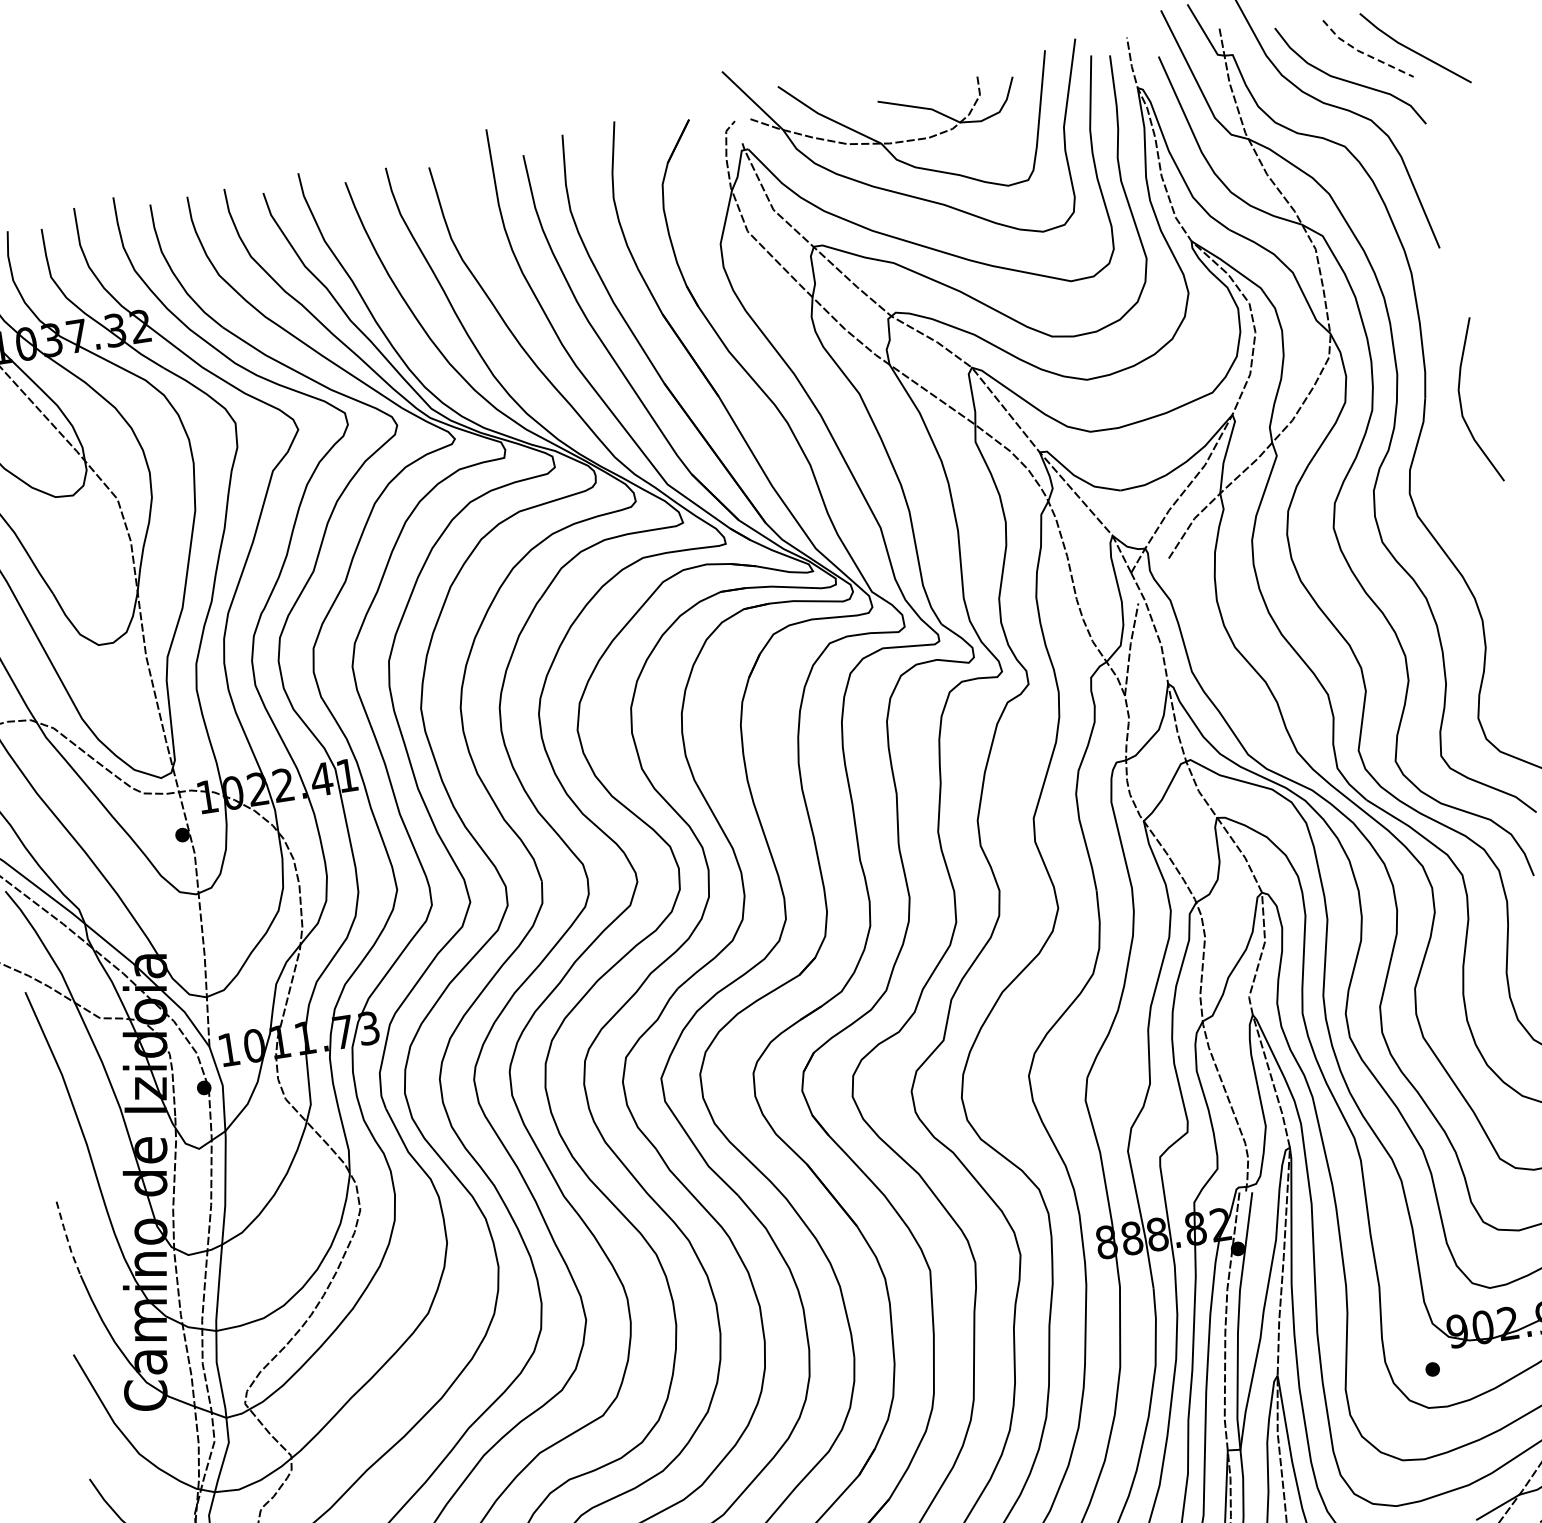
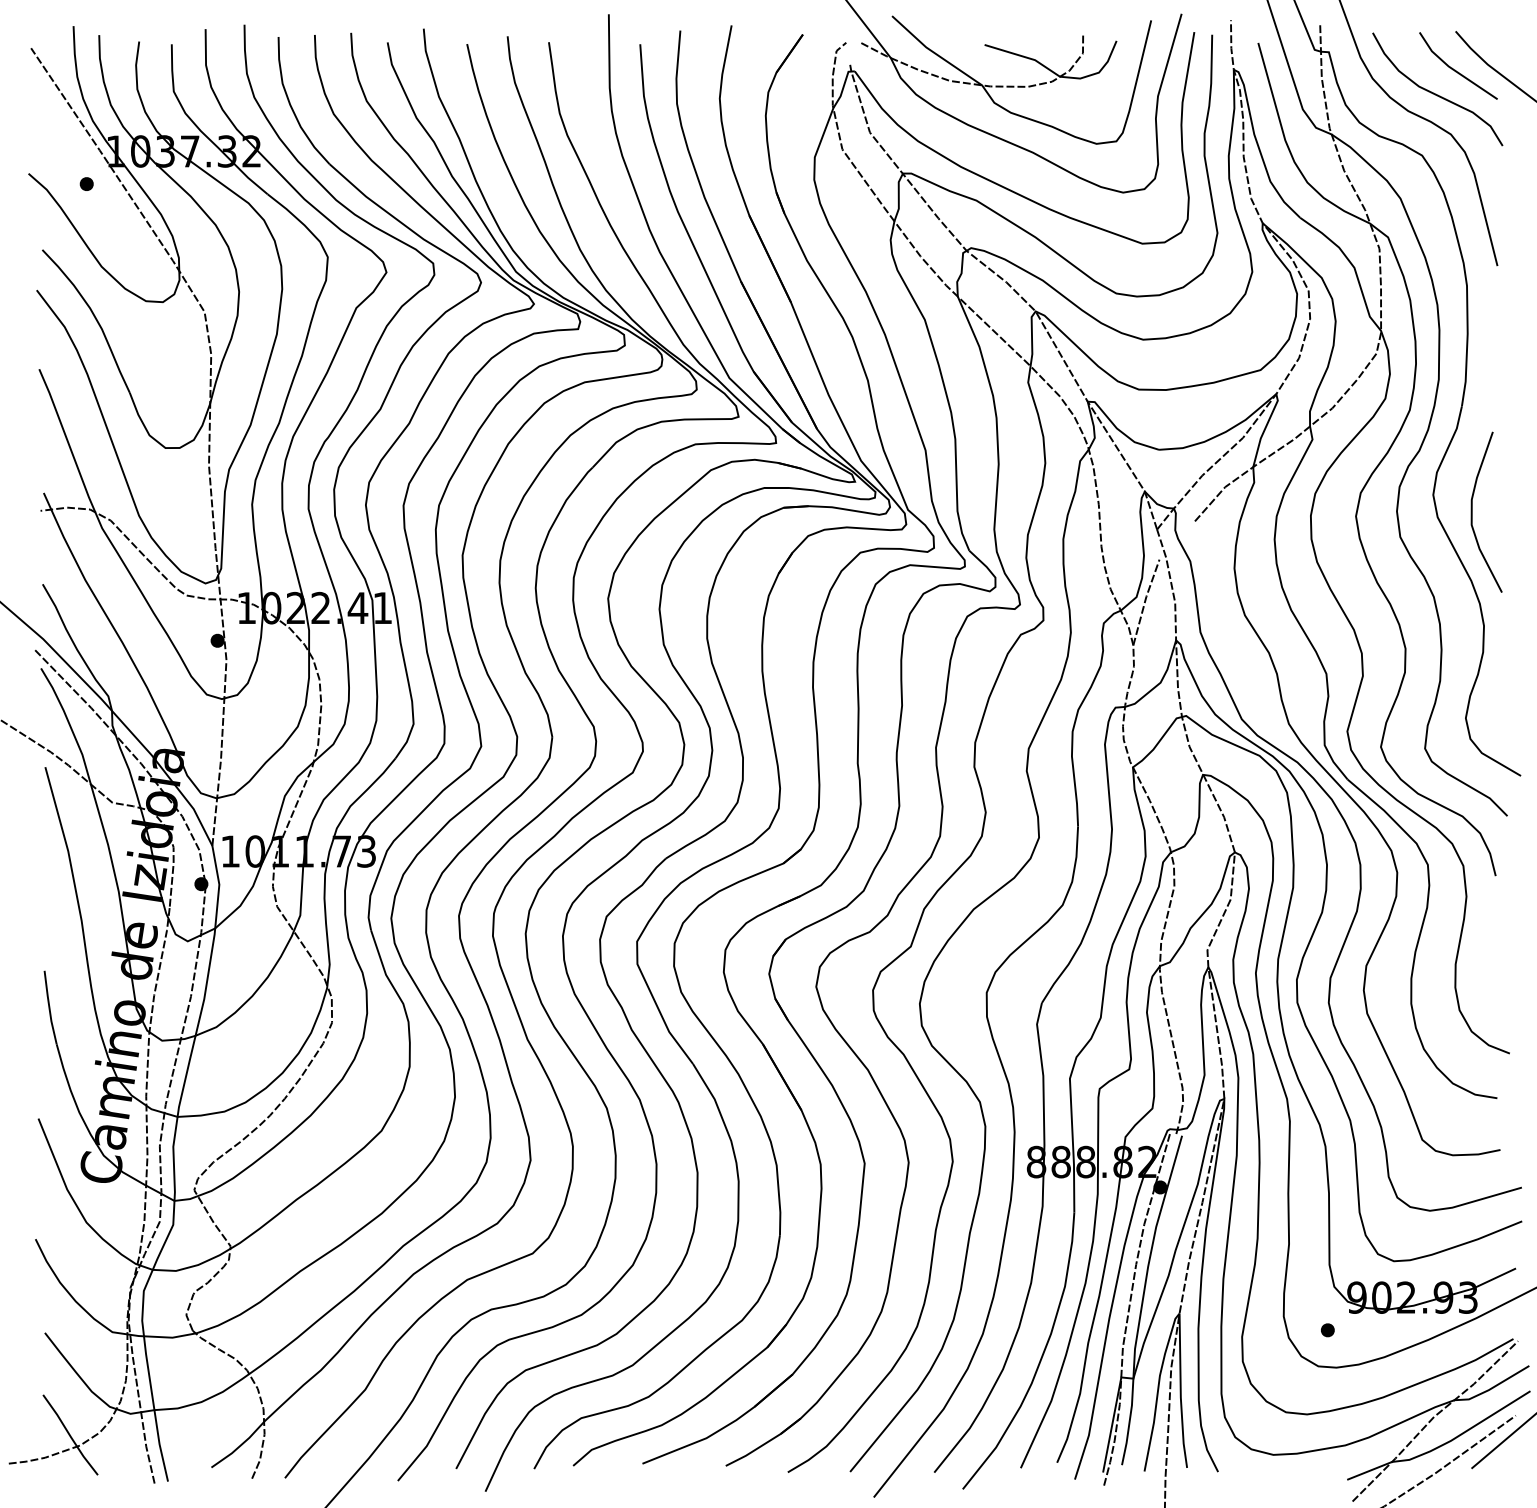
line: (1363, 53) -> (1453, 69), dashed -> solid
curve: (1461, 402) -> (1472, 511), moved
line: (67, 1238) -> (49, 1007), dashed -> solid

